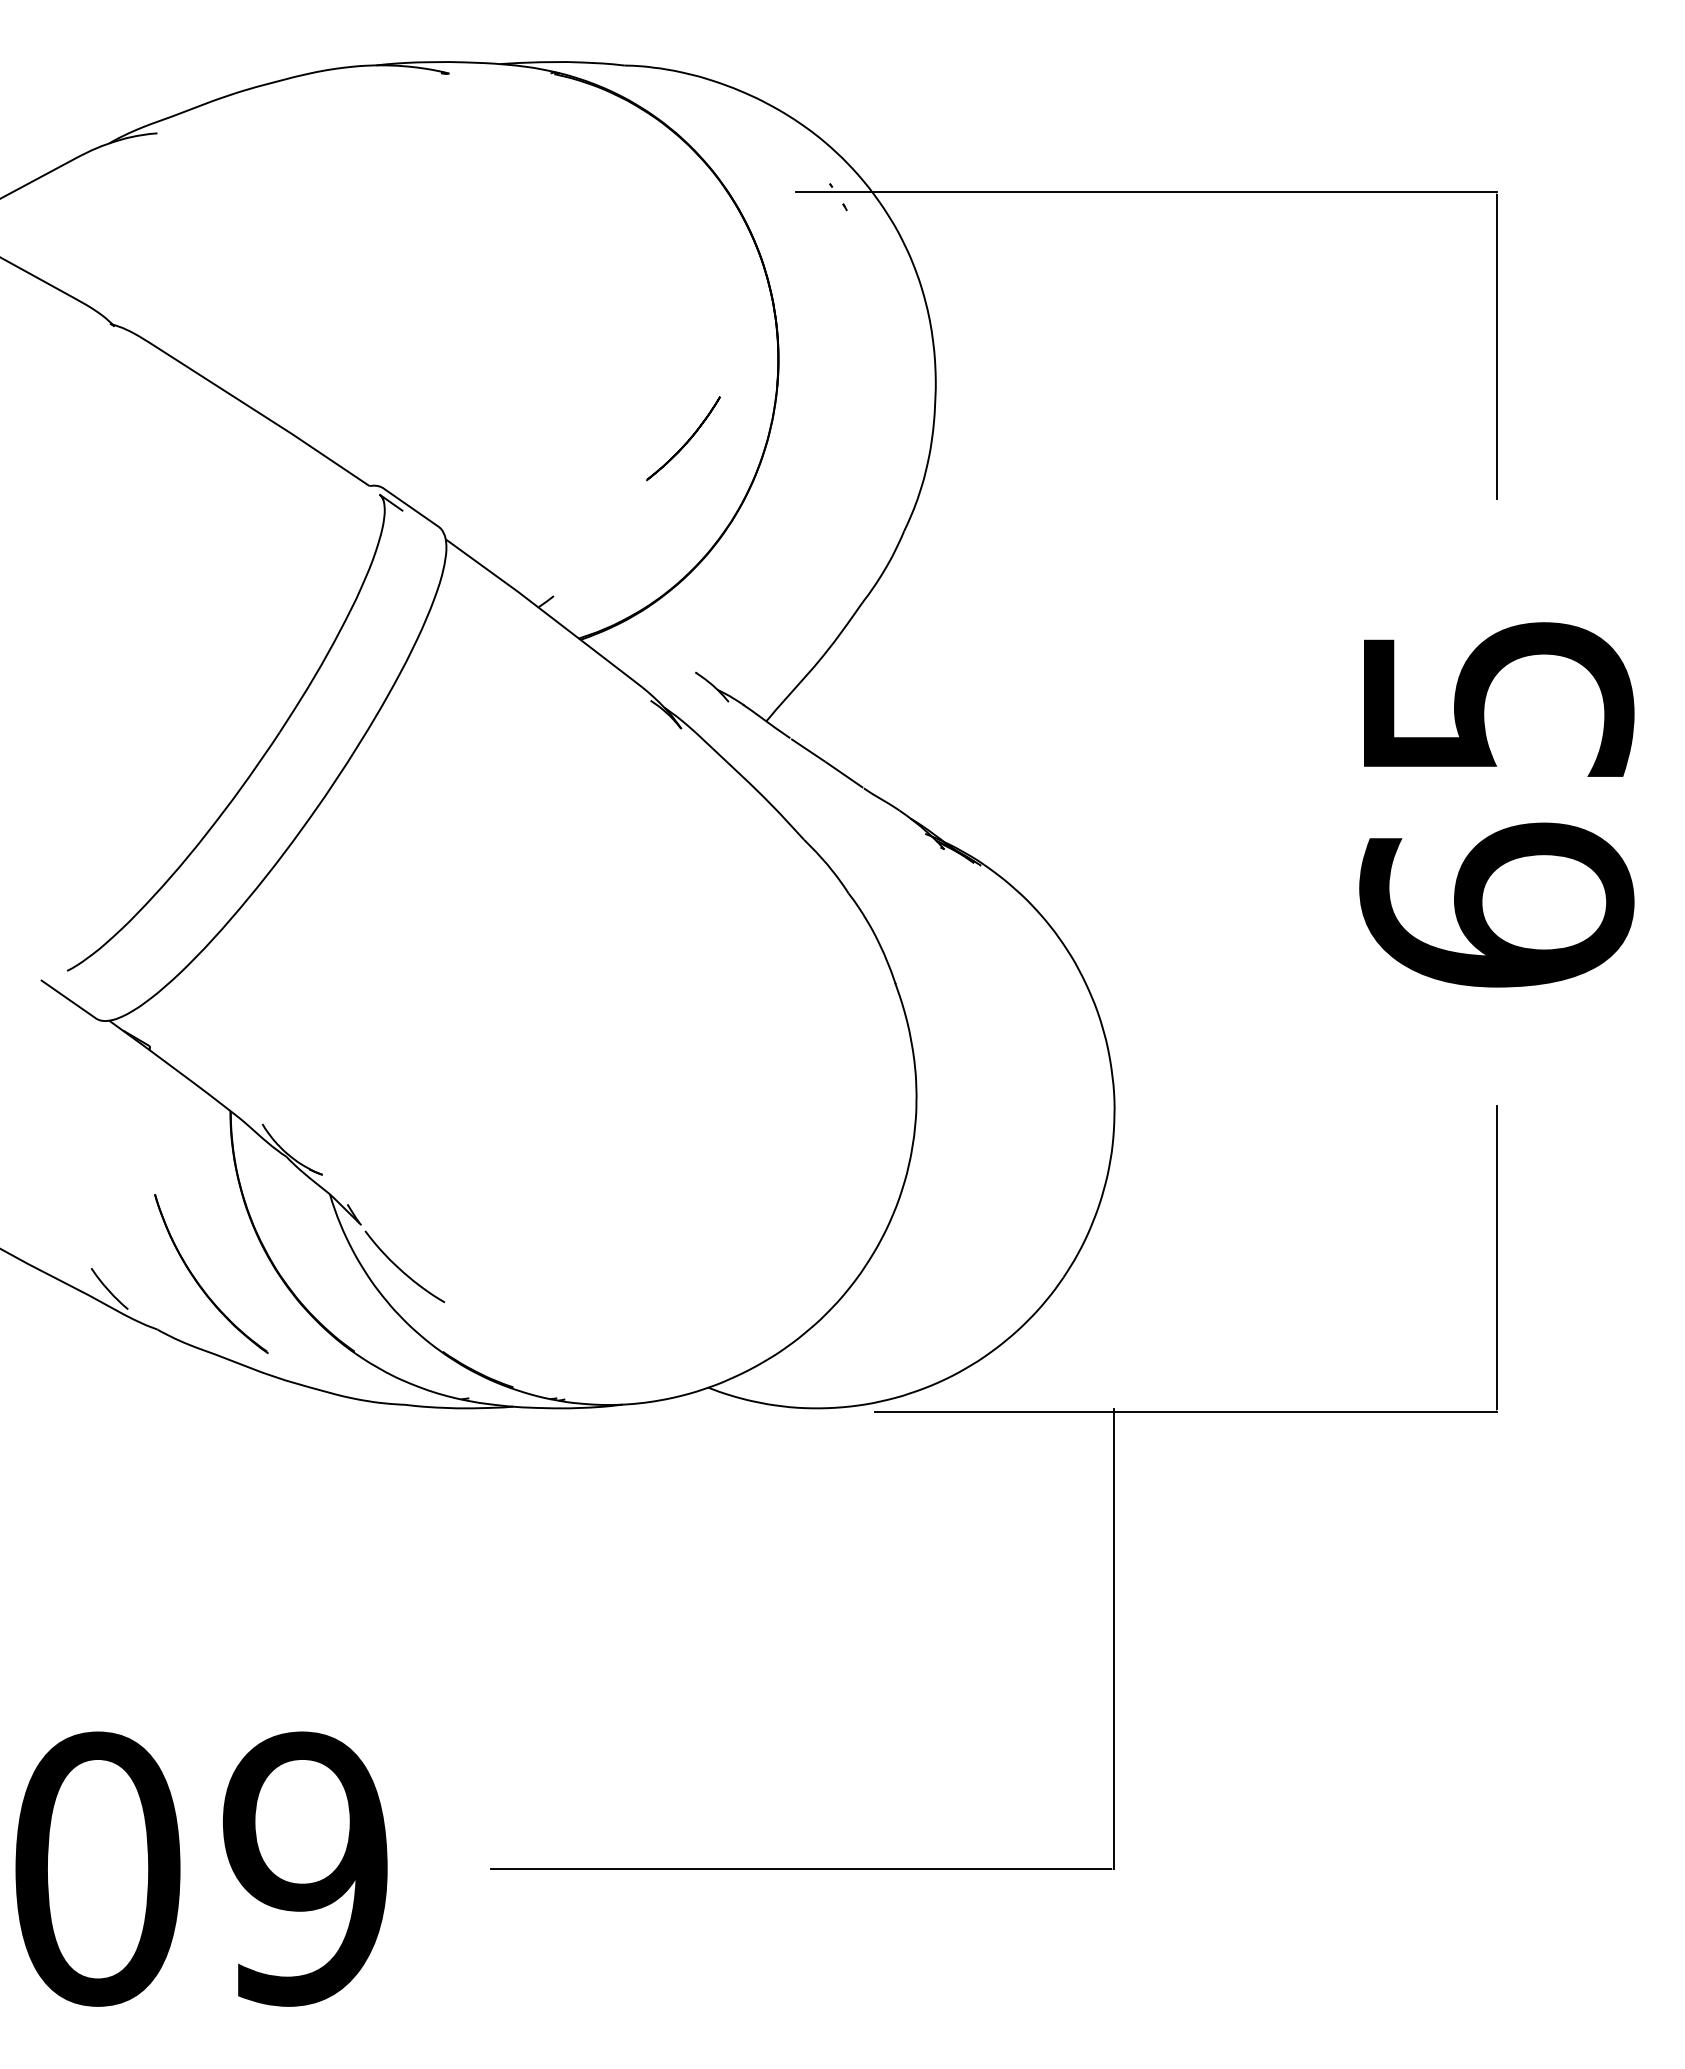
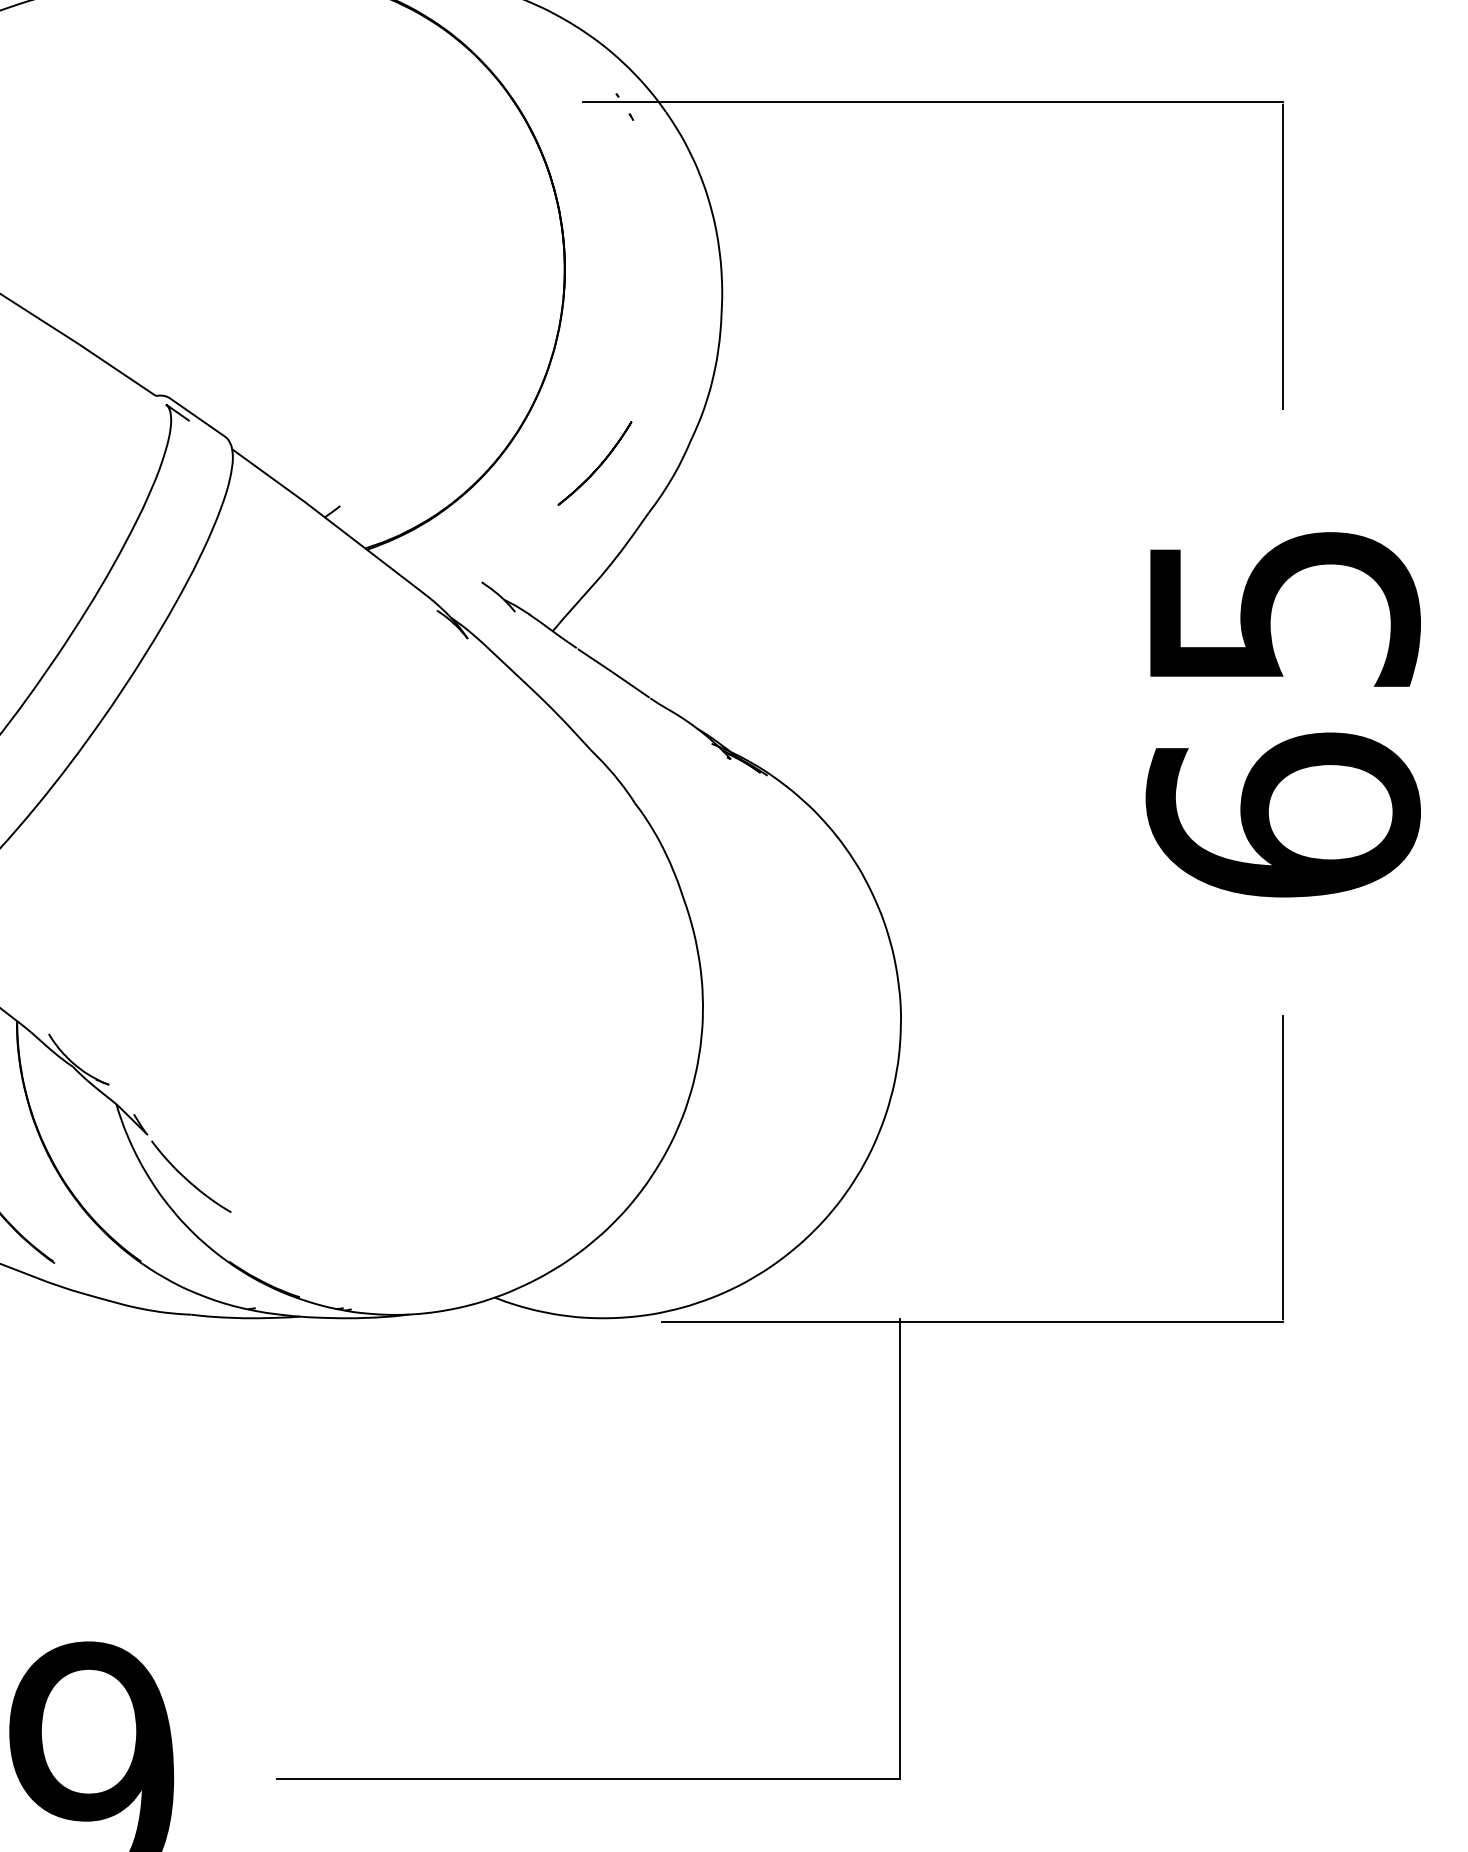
curve: (686, 441) -> (597, 466), moved

